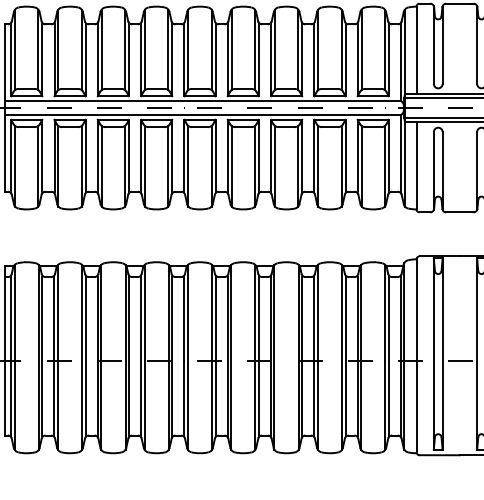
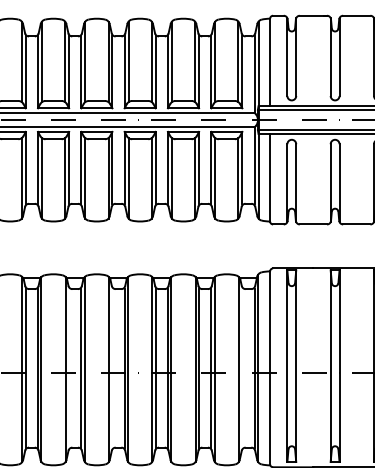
line: (215, 356) -> (69, 368), removed
line: (258, 356) -> (112, 368), removed
line: (388, 356) -> (242, 368), removed

